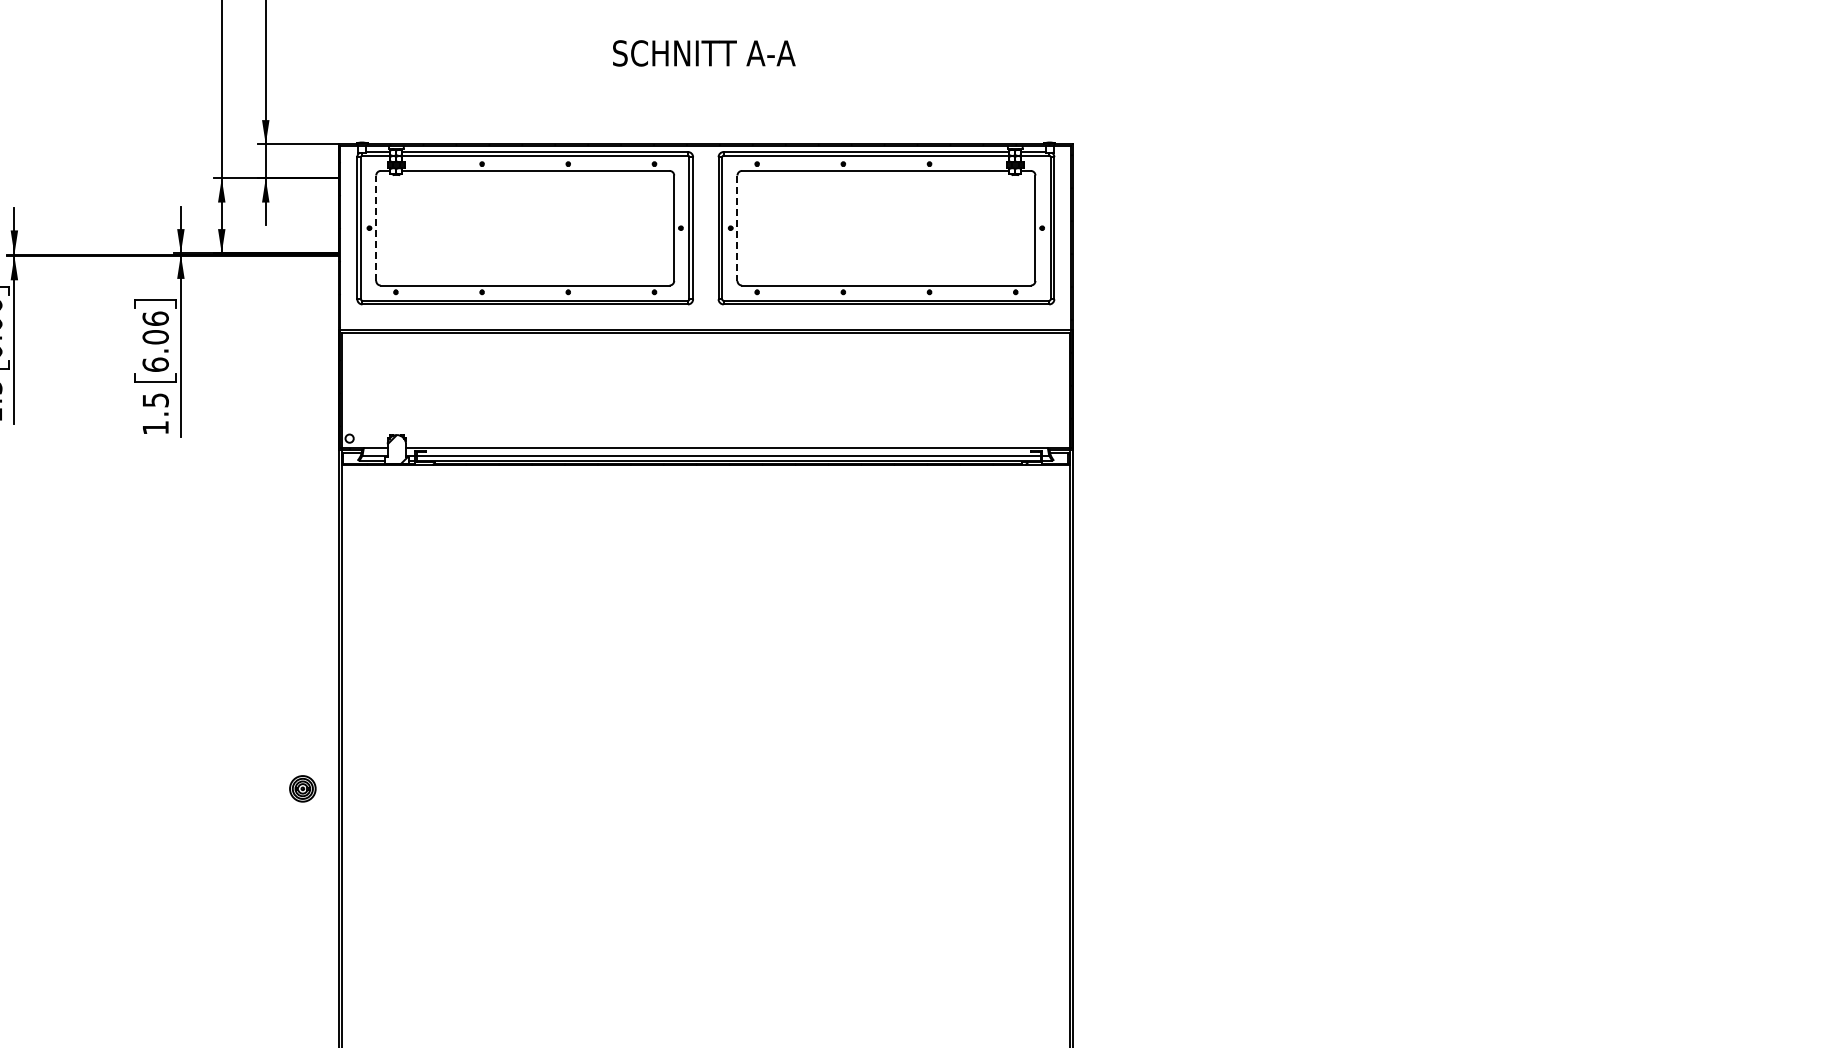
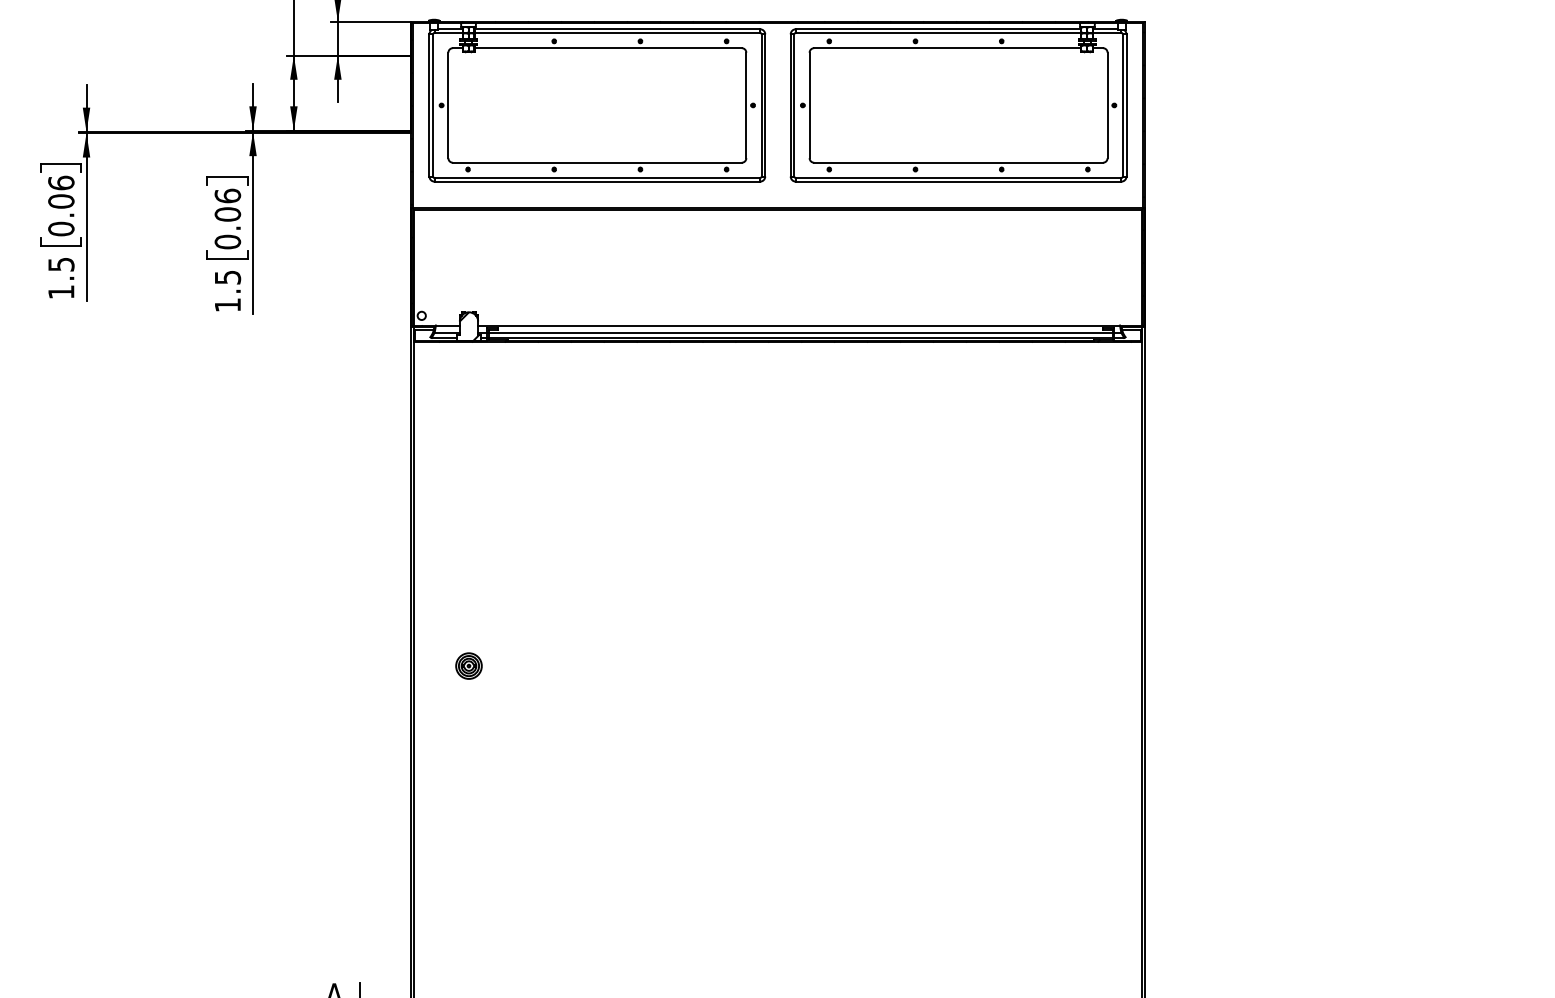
line: (376, 228) -> (448, 105), dashed -> solid
line: (737, 228) -> (809, 105), dashed -> solid
text: (155, 364) -> (227, 241), 6.06 -> 0.06
part: (302, 788) -> (468, 665), moved

